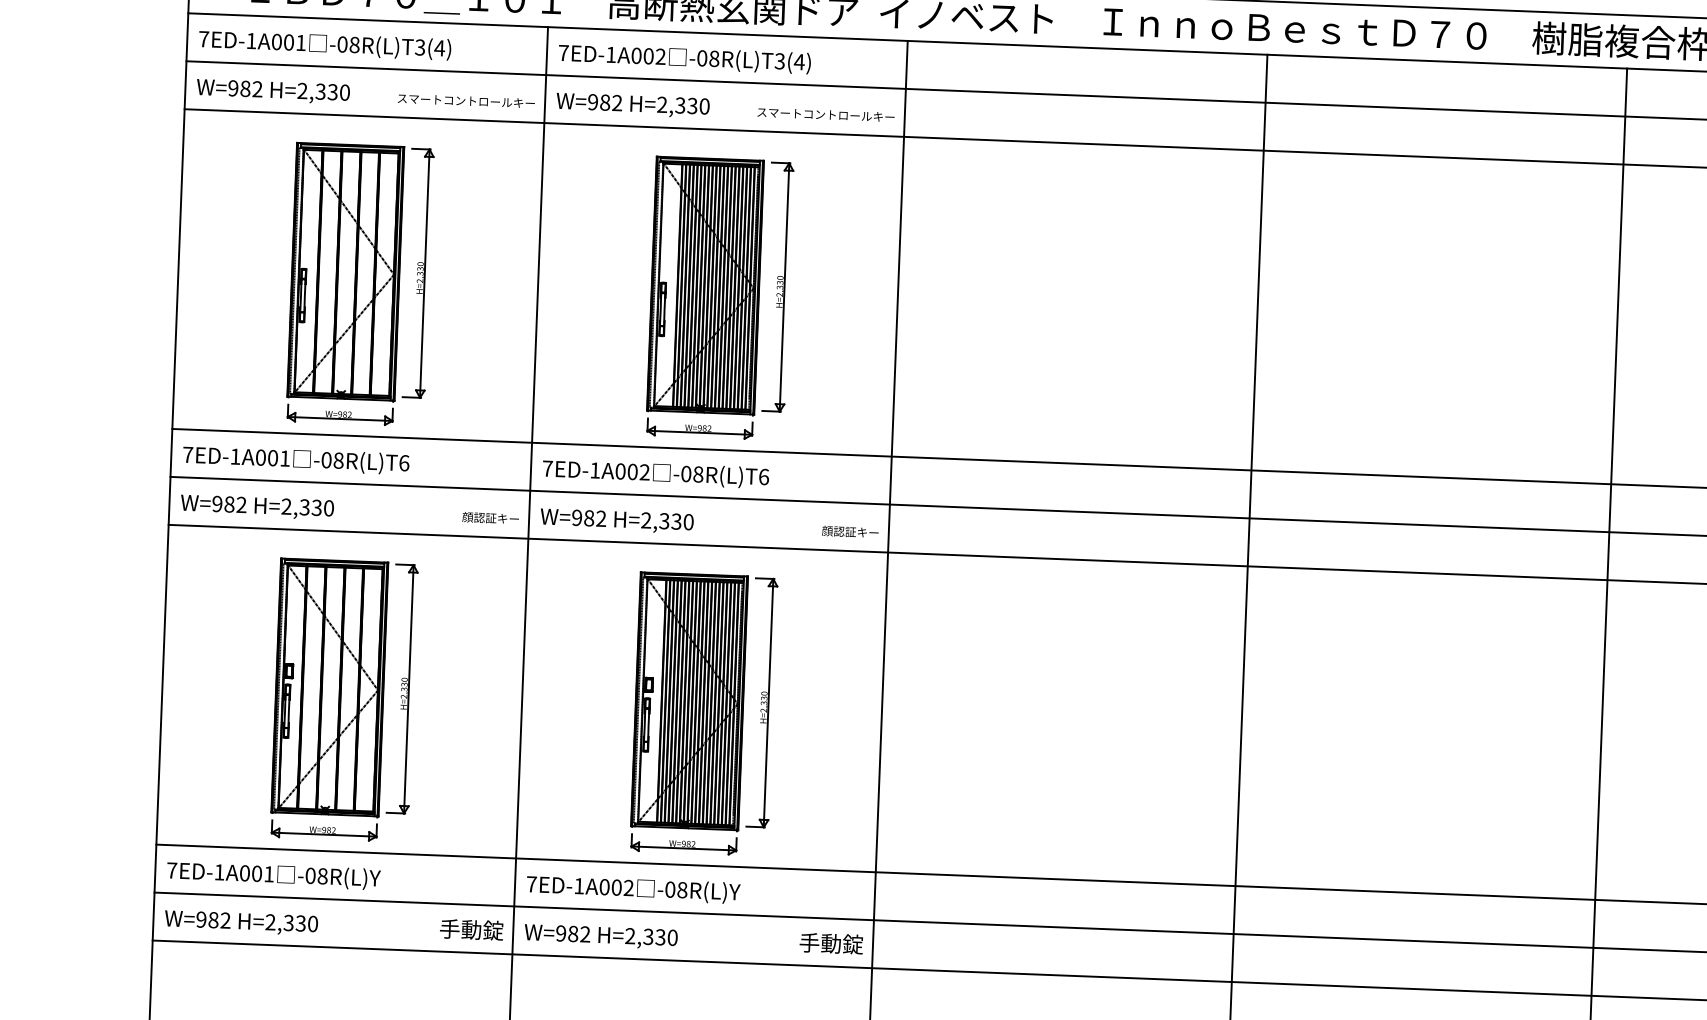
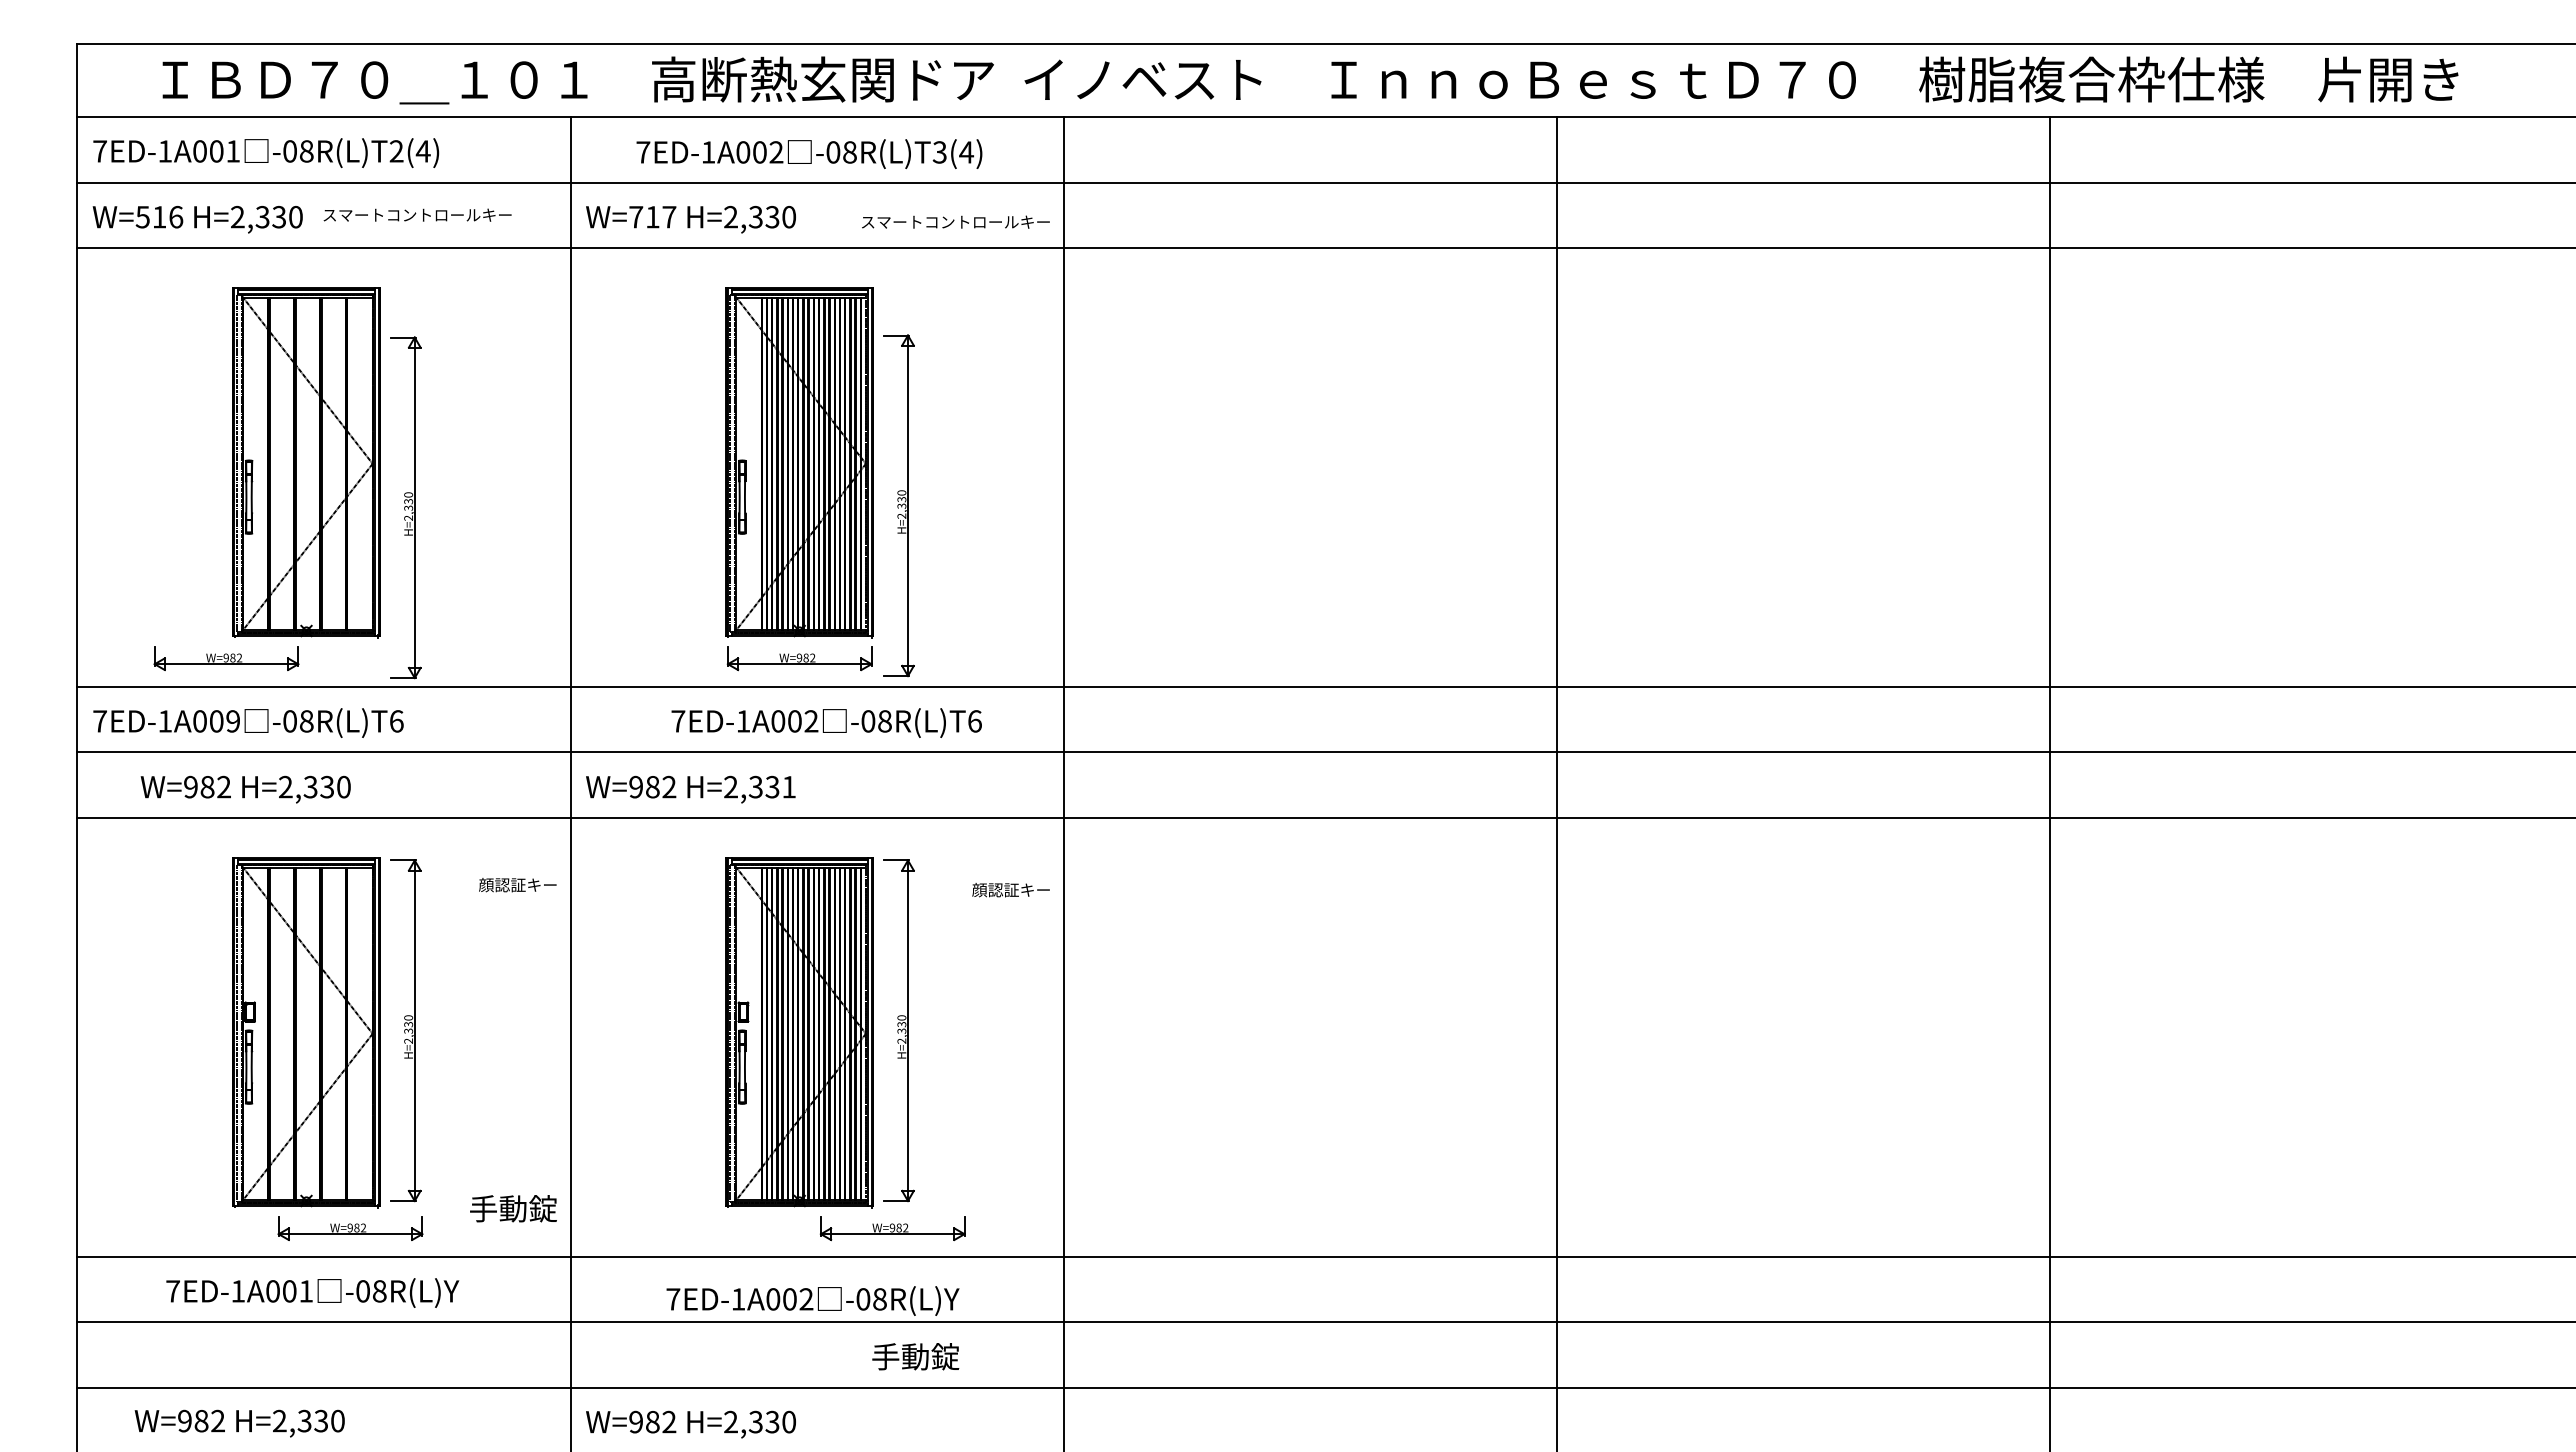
text: (420, 47) -> (396, 151), -08R(L)T3(4) -> -08R(L)T2(4)
text: (684, 58) -> (809, 153), moved
text: (245, 88) -> (159, 216), W=982 -> W=516
text: (466, 100) -> (417, 214), moved
text: (605, 102) -> (652, 216), W=982 -> W=717
part: (418, 273) -> (405, 507), moved
part: (777, 287) -> (898, 505), moved
part: (340, 414) -> (226, 658), moved
text: (284, 458) -> (232, 721), 7ED-1A001 -> 7ED-1A009
text: (655, 473) -> (826, 722), moved
text: (257, 507) -> (245, 789), moved
text: (490, 518) -> (517, 885), moved
text: (688, 521) -> (788, 786), H=2,330 -> H=2,331
text: (849, 532) -> (1010, 890), moved
part: (324, 830) -> (350, 1228), moved
part: (683, 844) -> (892, 1228), moved
text: (273, 875) -> (312, 1292), moved
text: (633, 889) -> (812, 1300), moved
text: (241, 922) -> (239, 1423), moved
text: (471, 929) -> (513, 1208), moved
text: (600, 936) -> (690, 1424), moved
text: (831, 943) -> (915, 1356), moved

